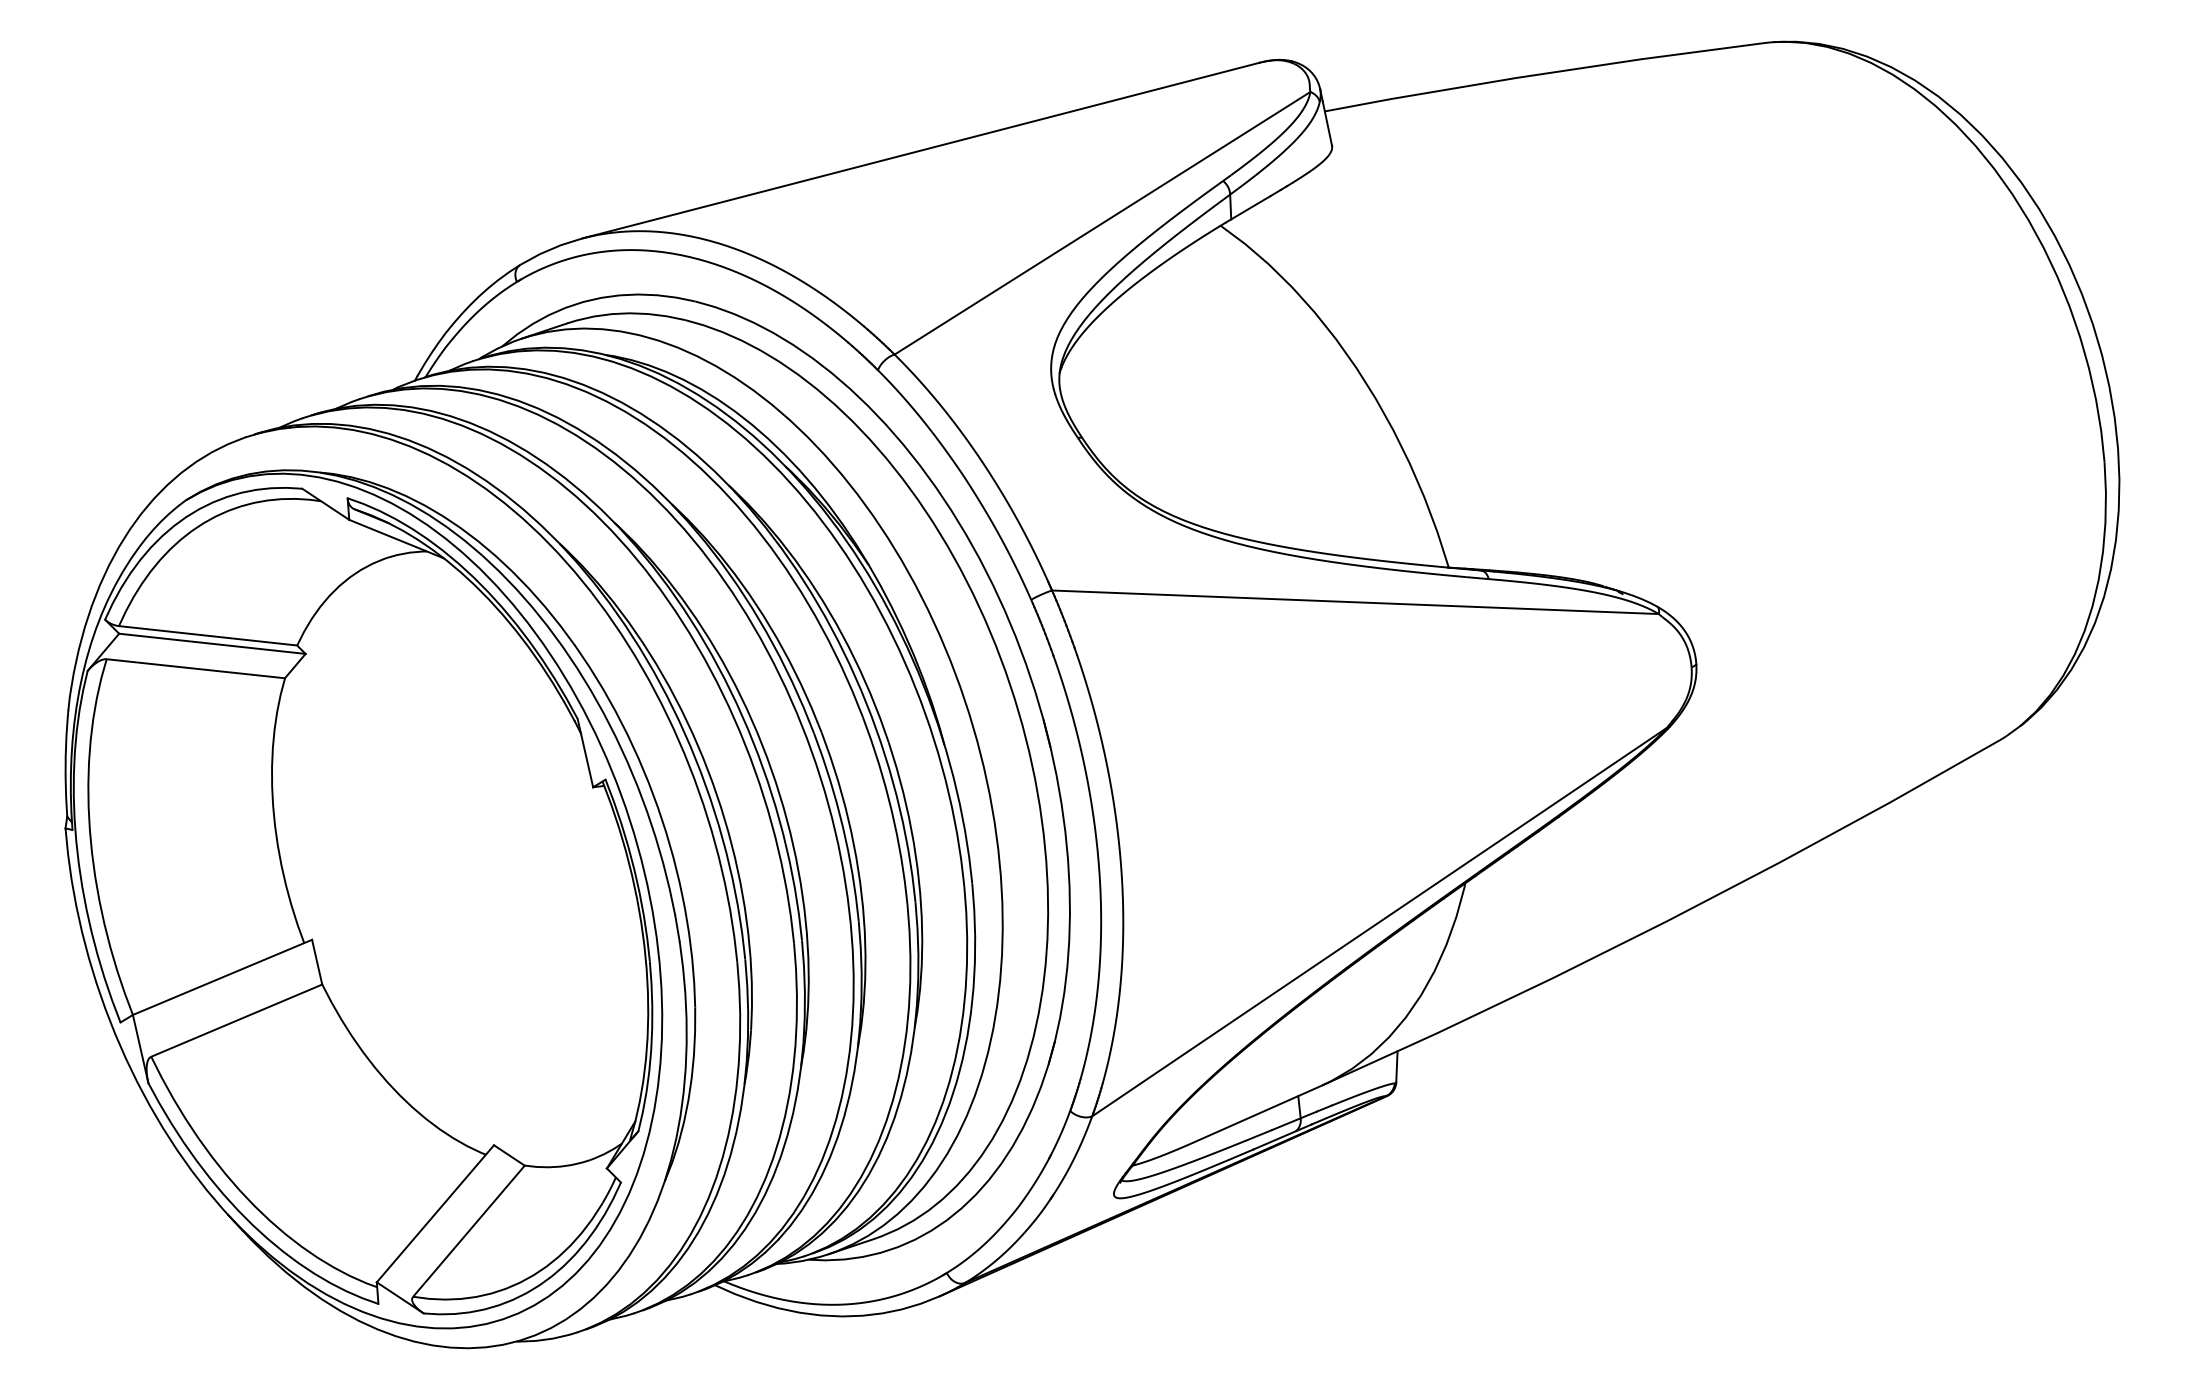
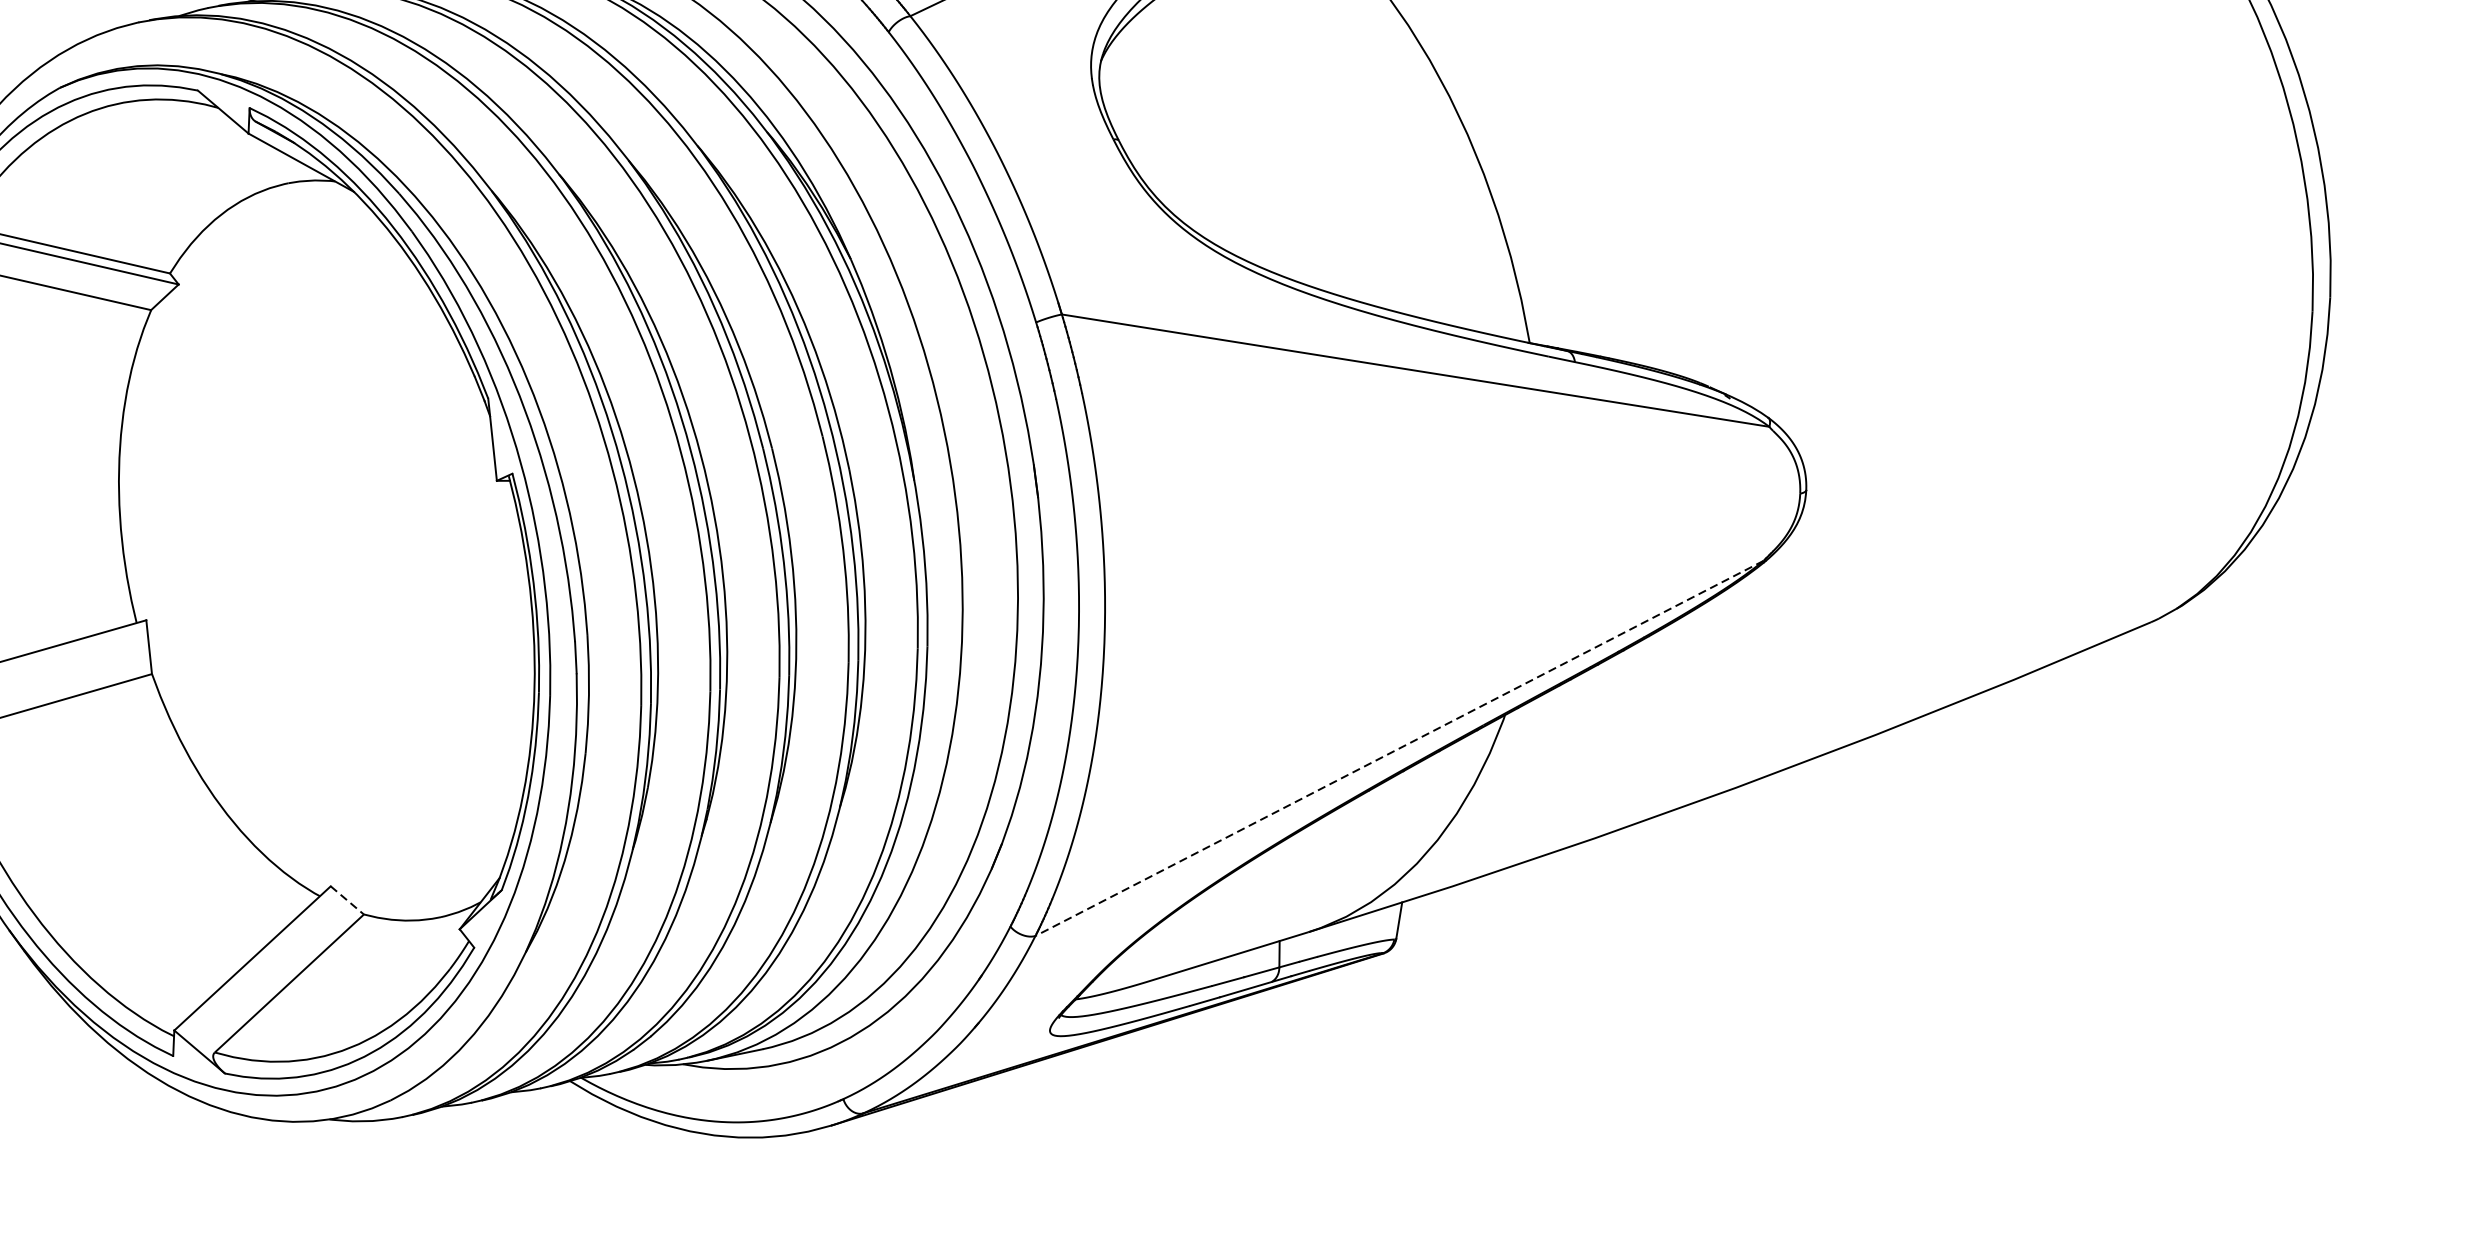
line: (1379, 922) -> (1399, 749), solid -> dashed
line: (509, 1155) -> (347, 900), solid -> dashed

